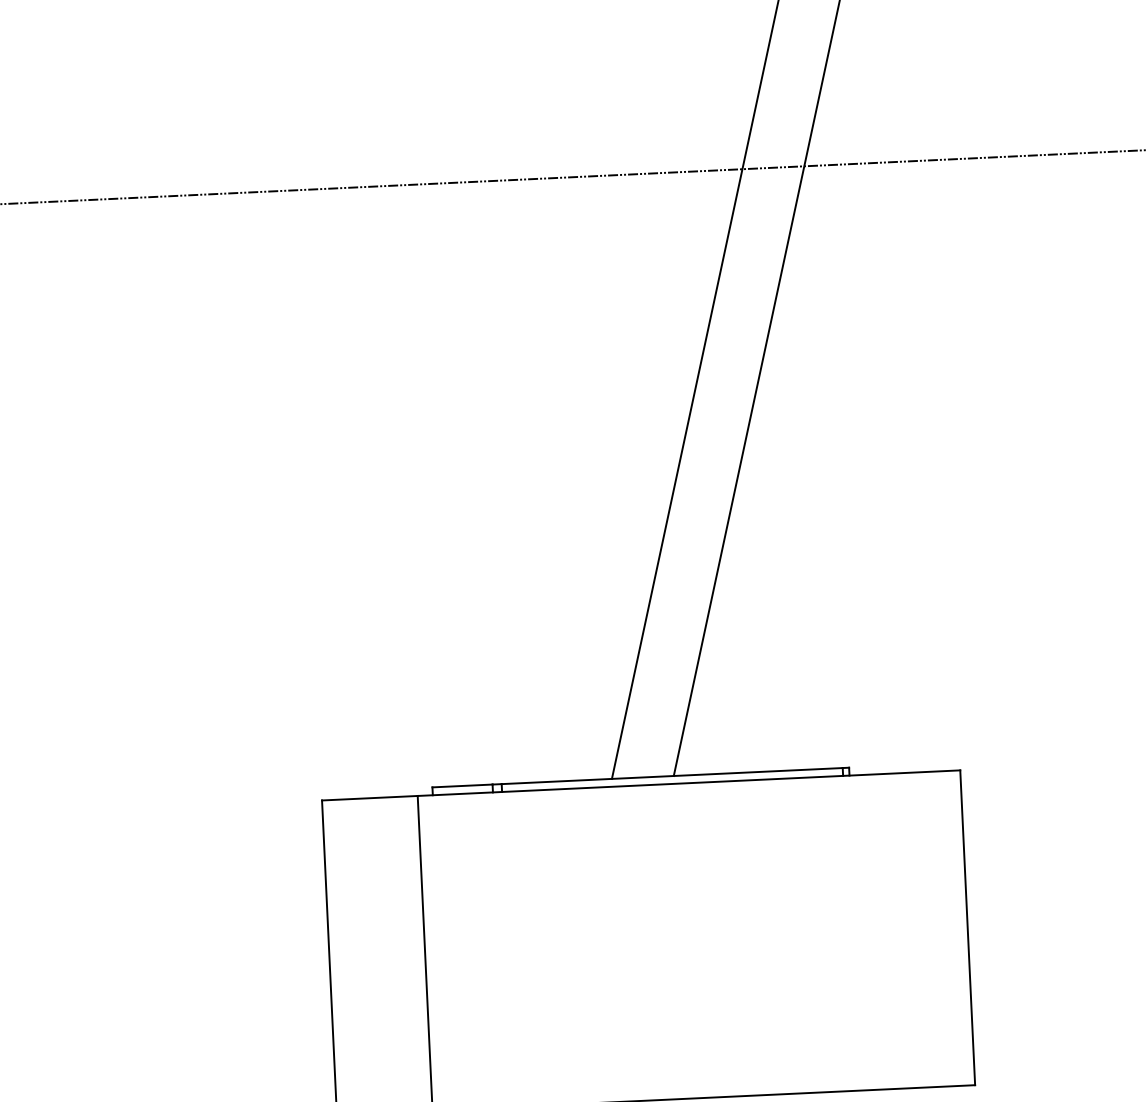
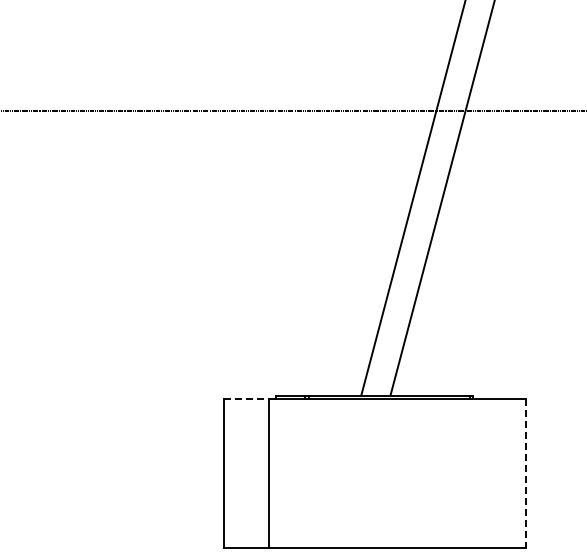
line: (369, 798) -> (246, 399), solid -> dashed
line: (967, 929) -> (525, 474), solid -> dashed

